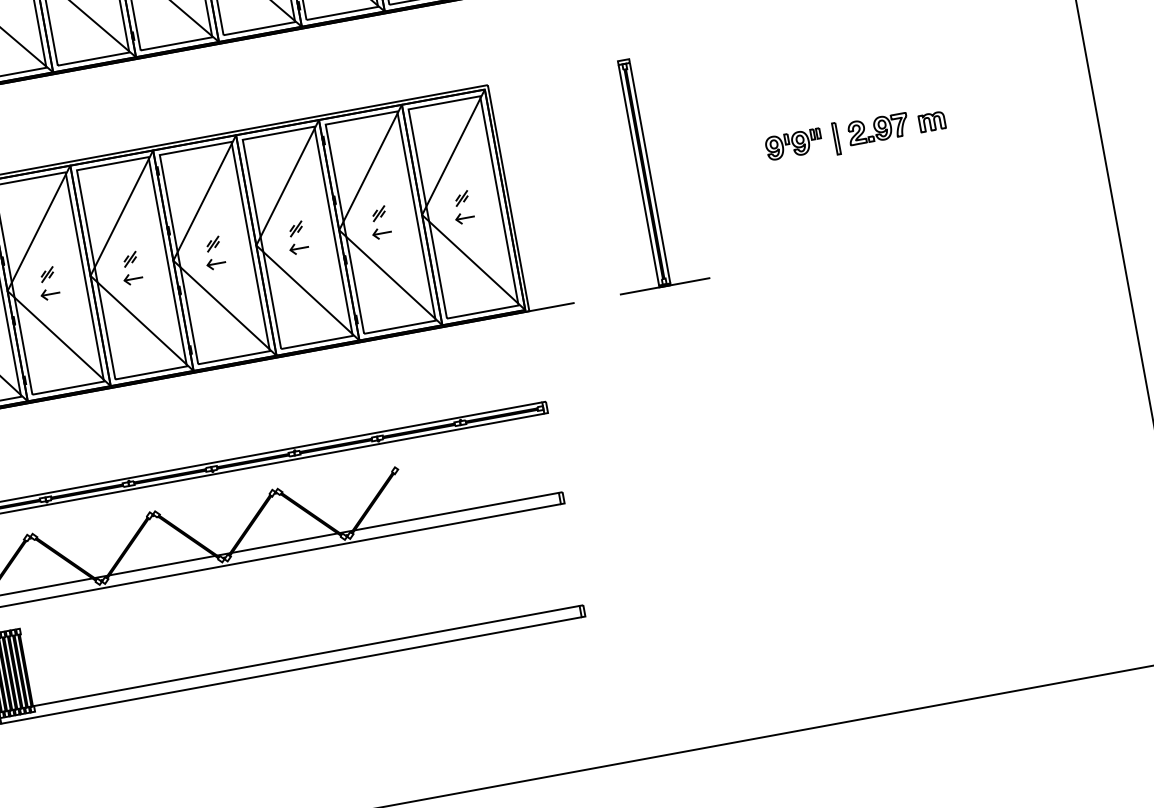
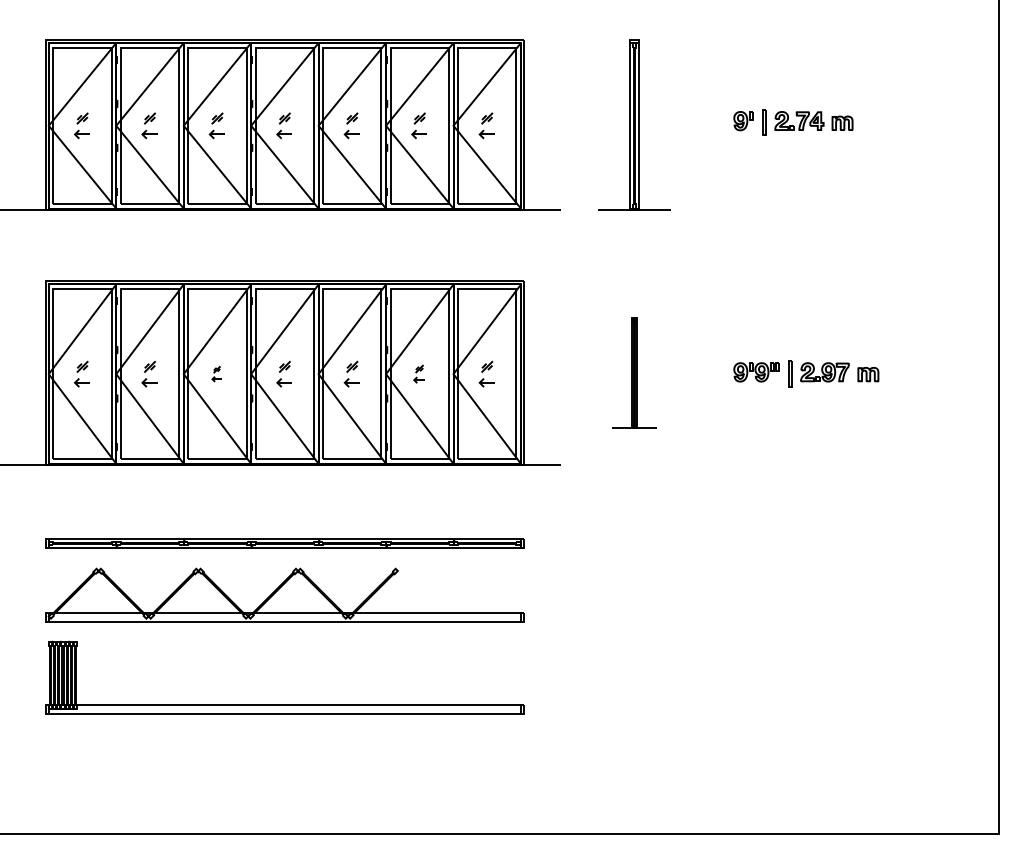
part: (644, 172) -> (634, 372), size x0.6
part: (378, 222) -> (418, 373), size x0.7
part: (130, 267) -> (216, 373), size x0.6

